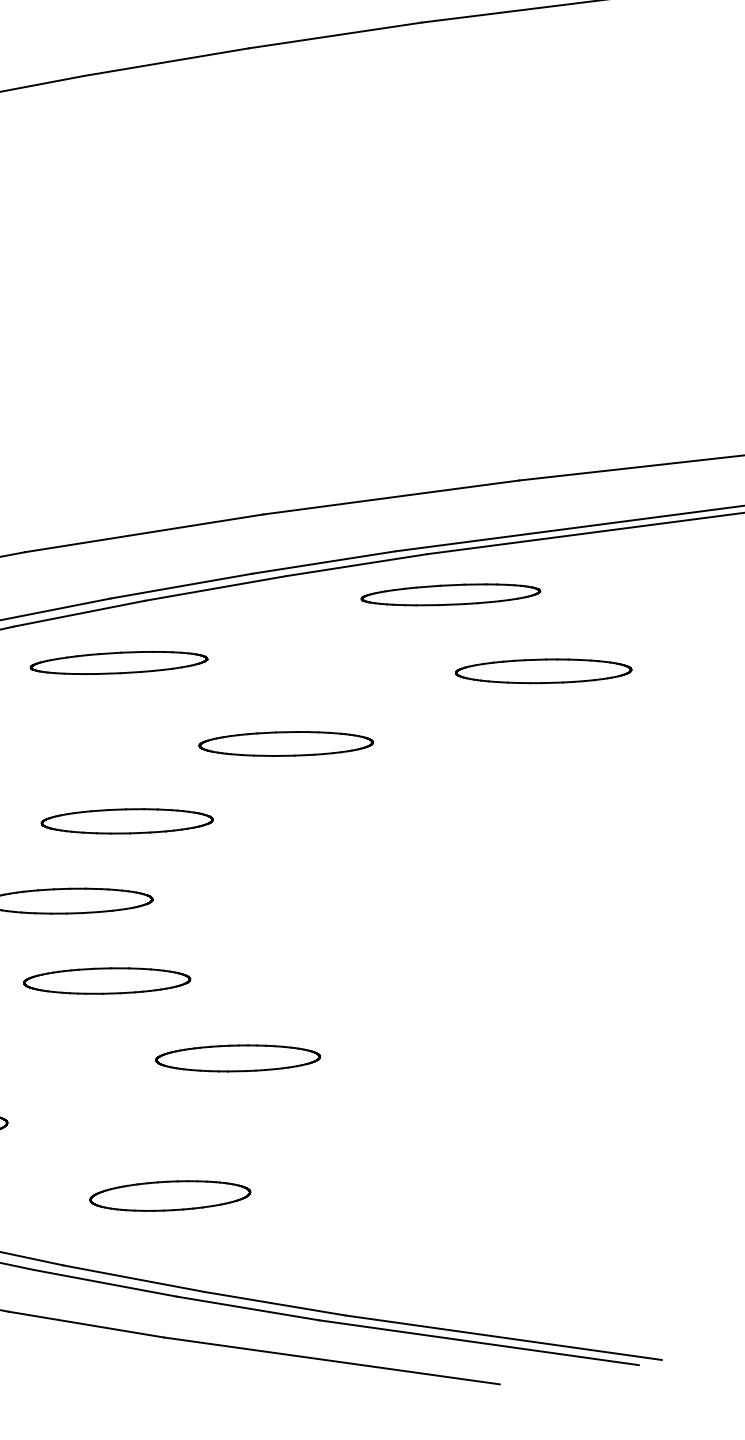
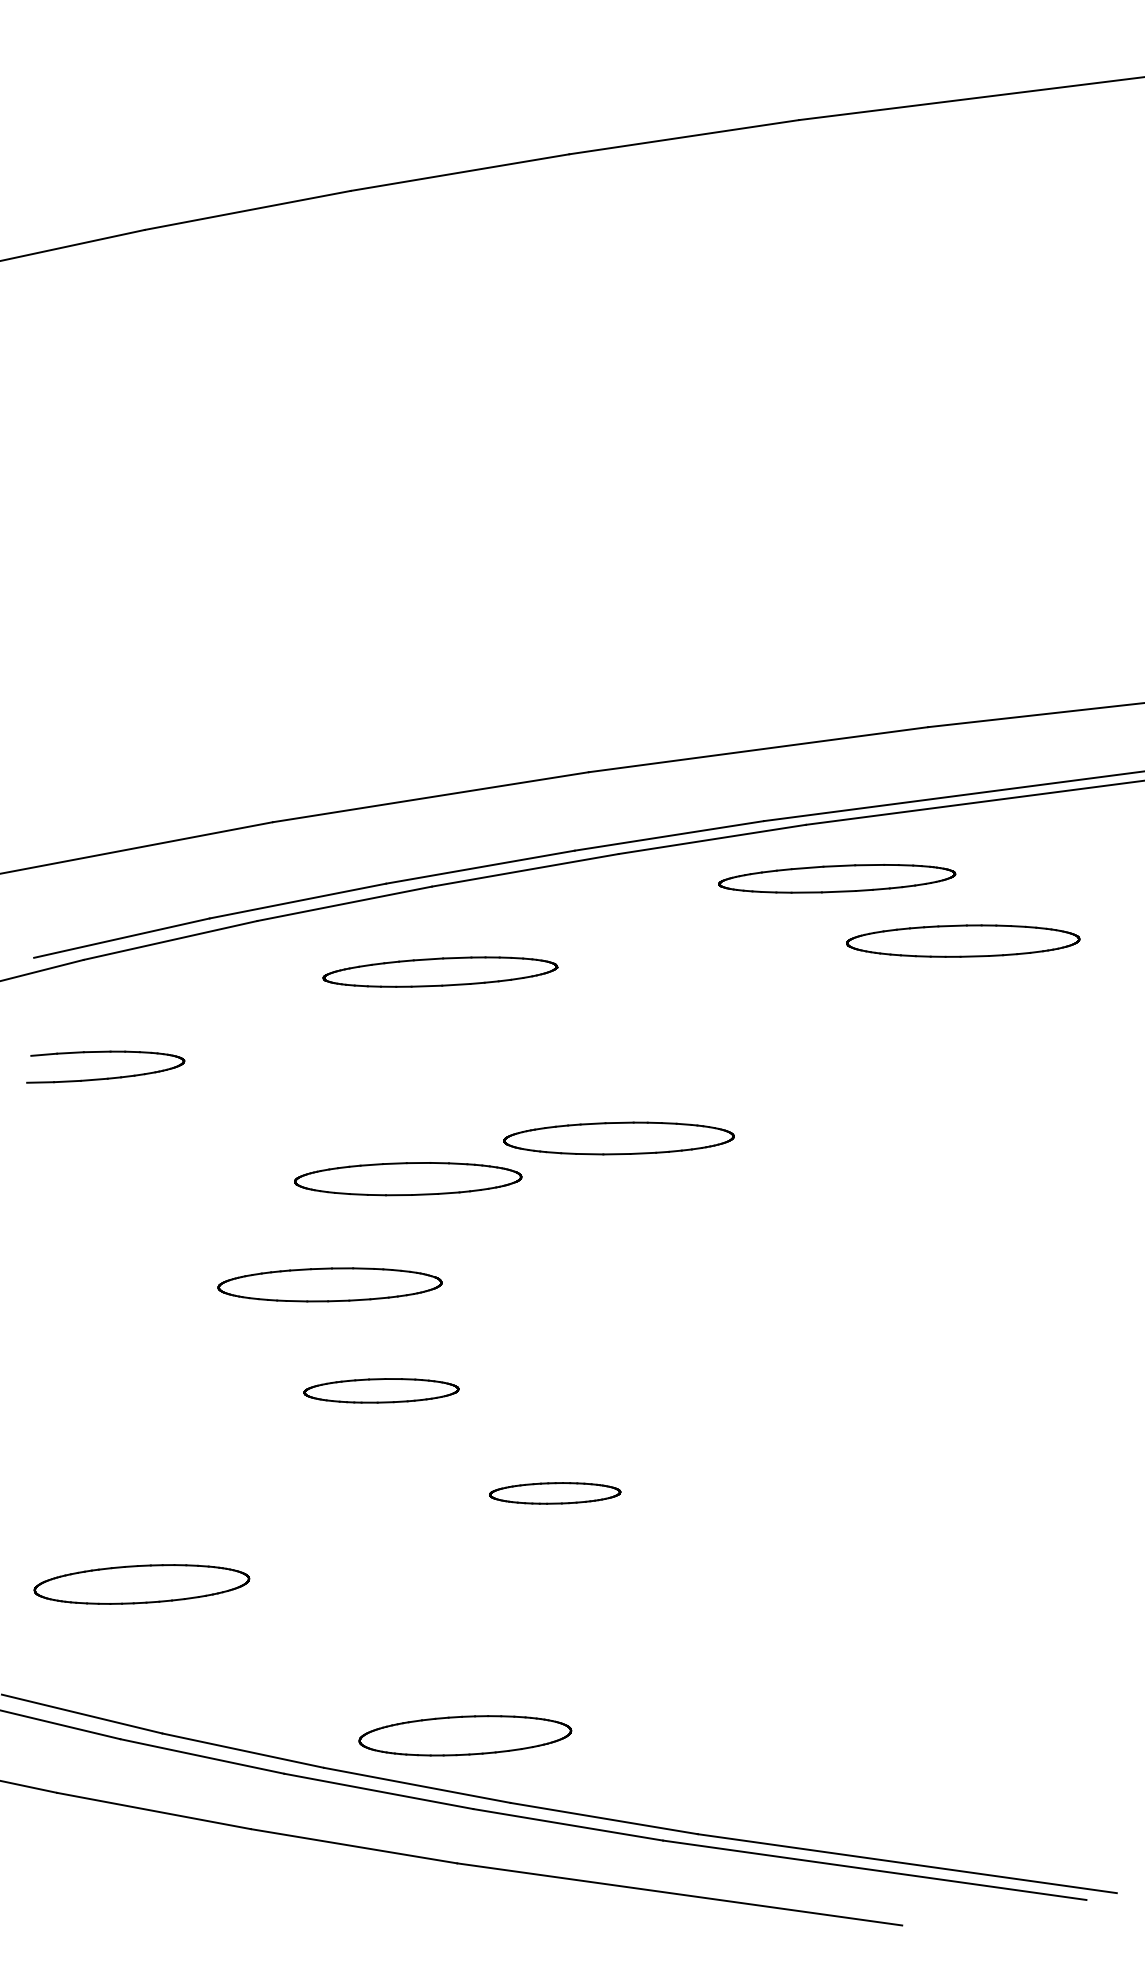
part: (119, 662) -> (440, 971), moved
part: (543, 670) -> (963, 940), moved
part: (285, 743) -> (618, 1138), moved
part: (107, 980) -> (381, 1390), size x0.7
part: (237, 1058) -> (554, 1493), size x0.6
part: (170, 1195) -> (465, 1735), moved

